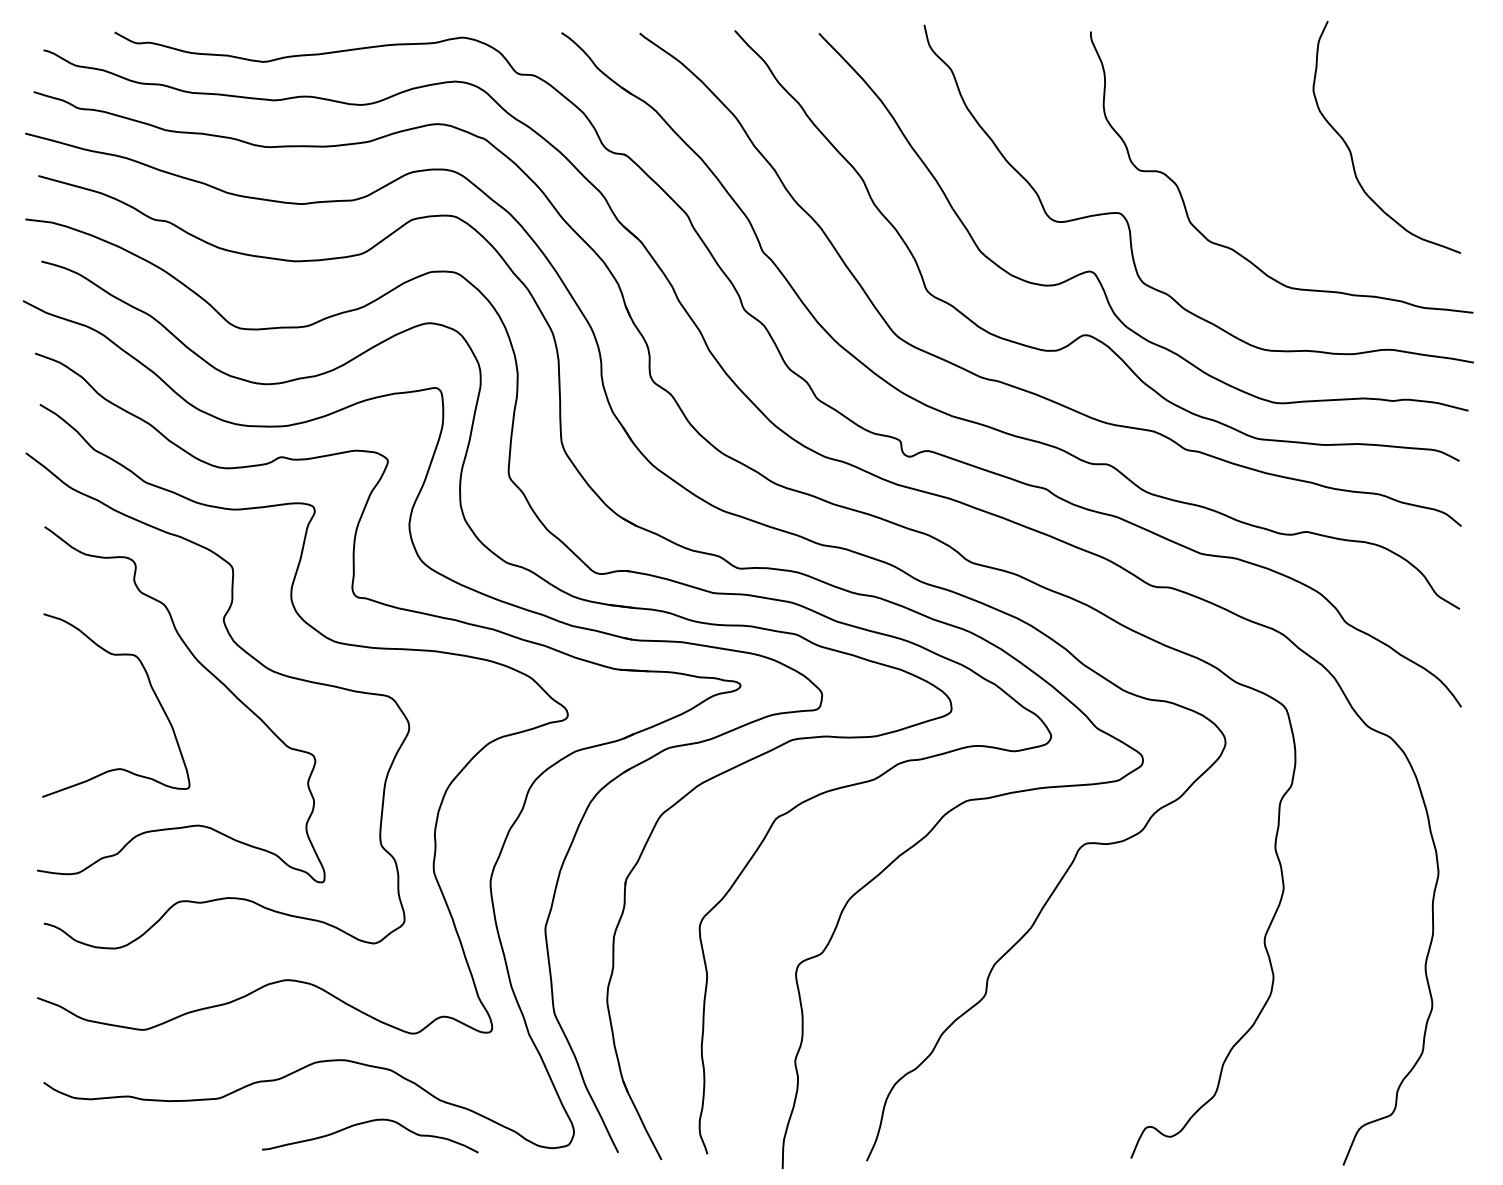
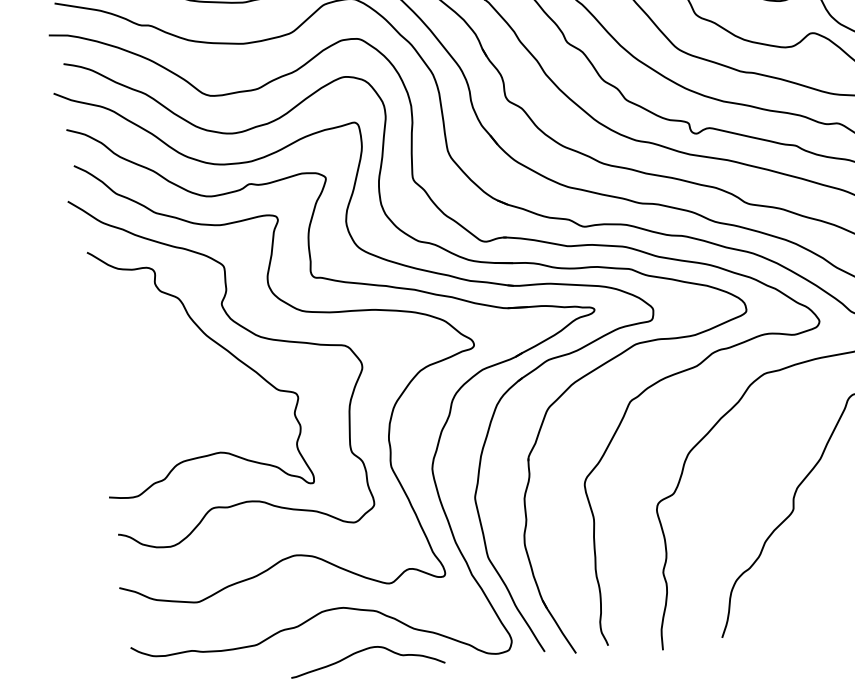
curve: (150, 687) -> (175, 358), removed

